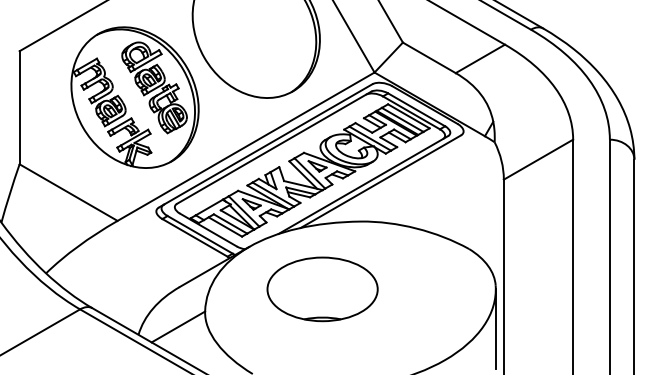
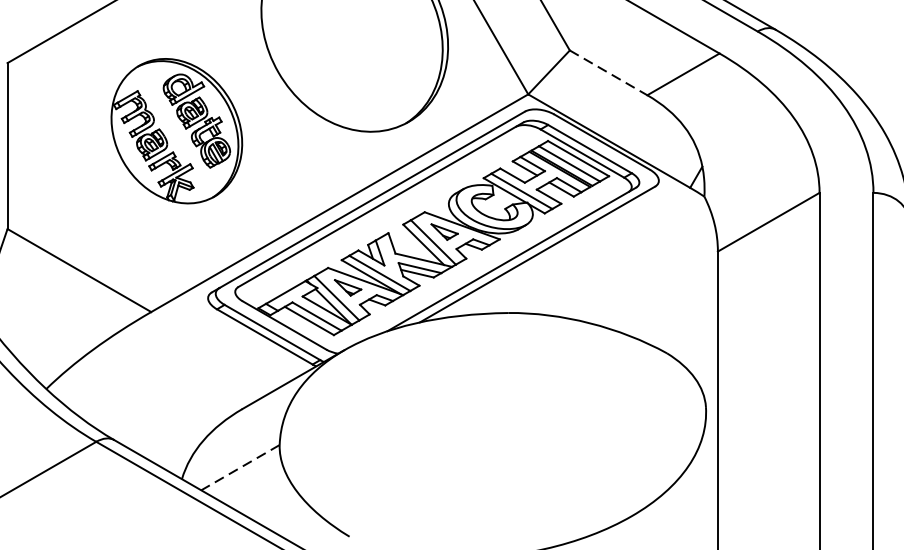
line: (429, 57) -> (608, 72), solid -> dashed
part: (134, 97) -> (176, 131), size x0.7
part: (322, 289) -> (451, 412), removed
line: (178, 326) -> (240, 466), solid -> dashed
line: (495, 329) -> (705, 471), removed

